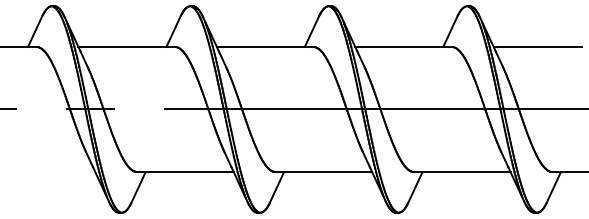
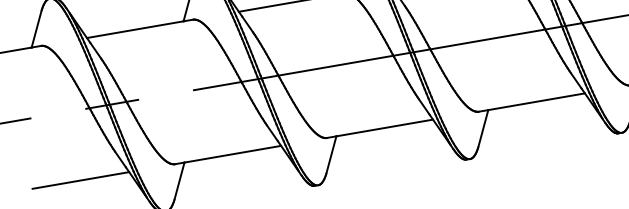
line: (51, 172) -> (81, 180), added

